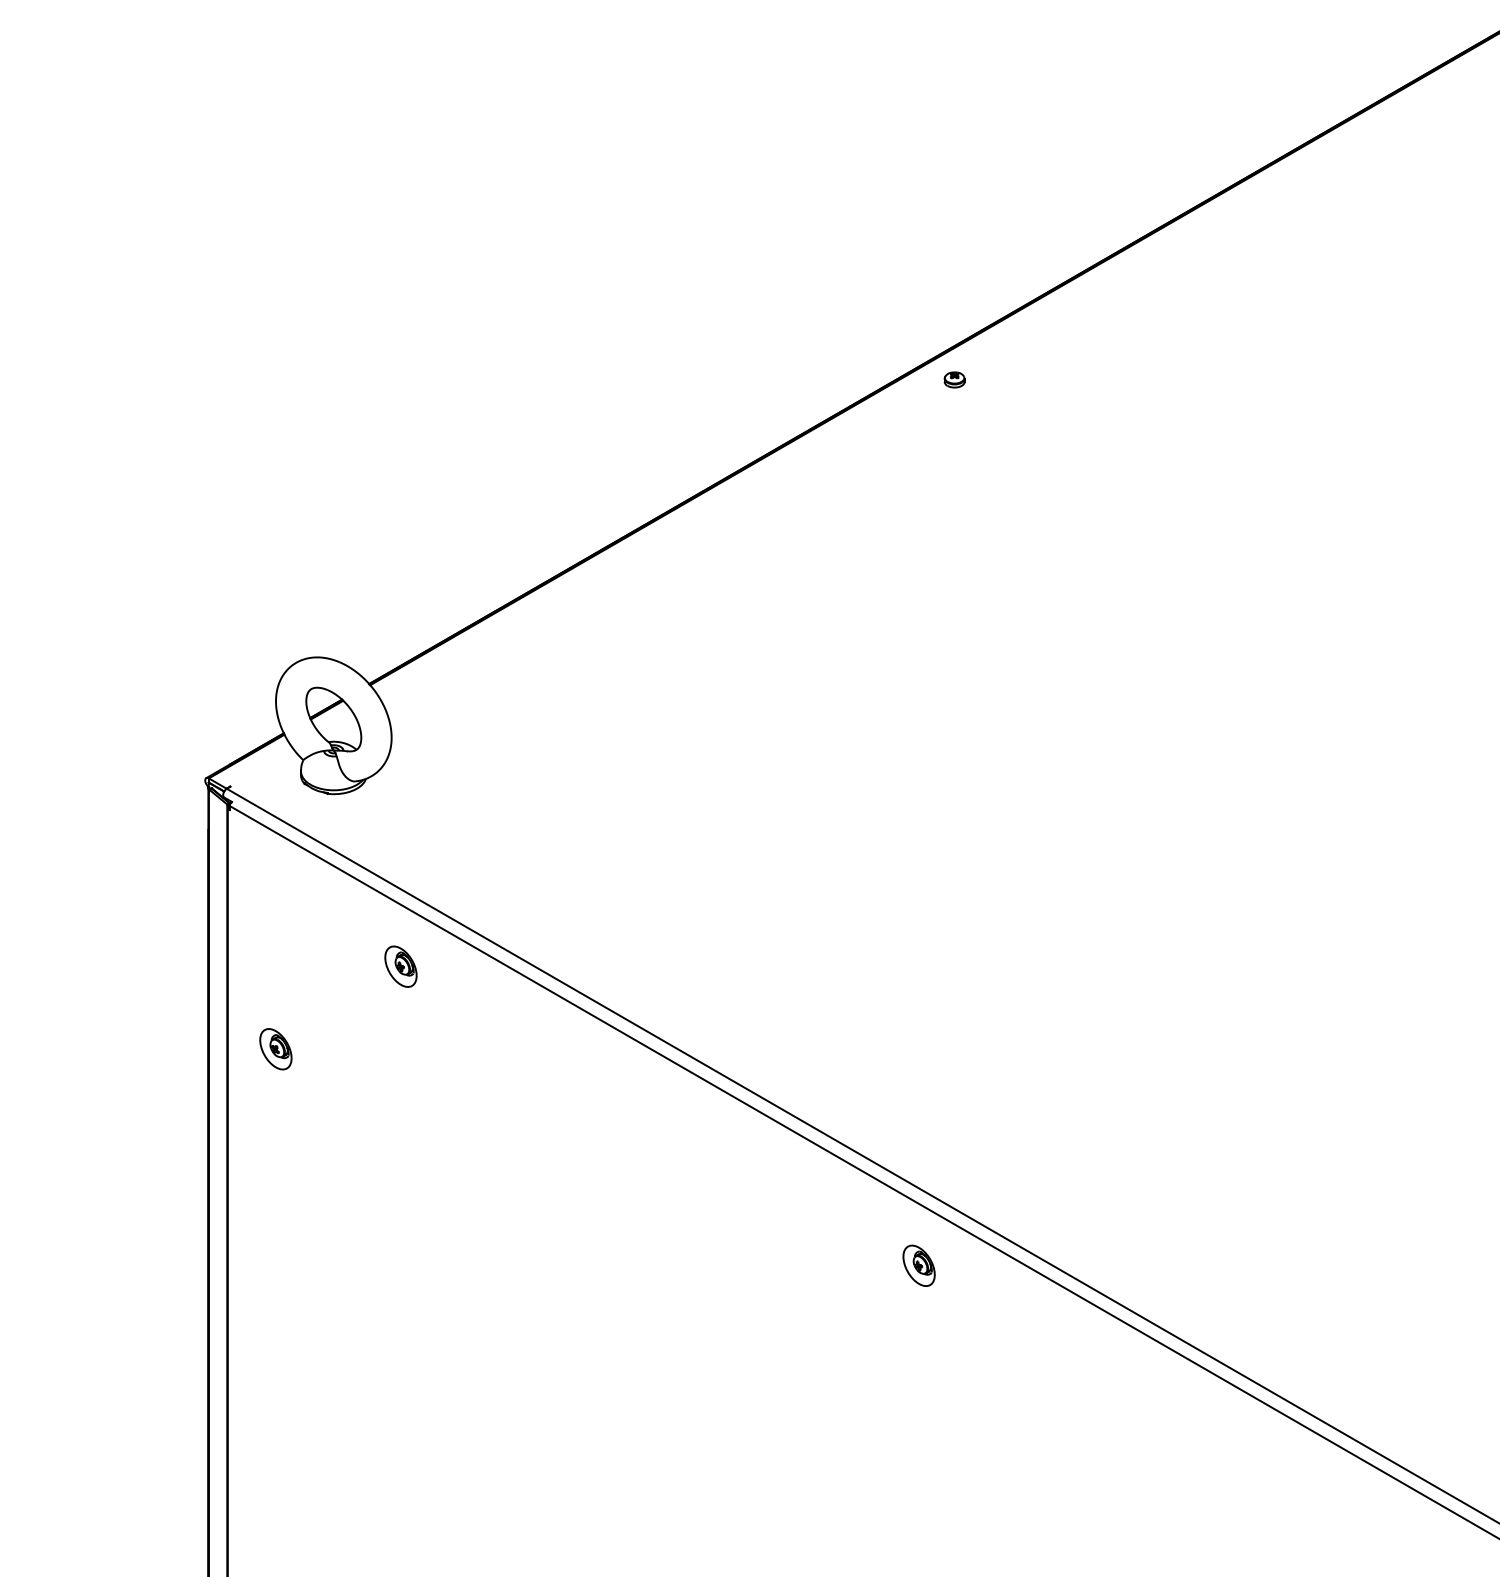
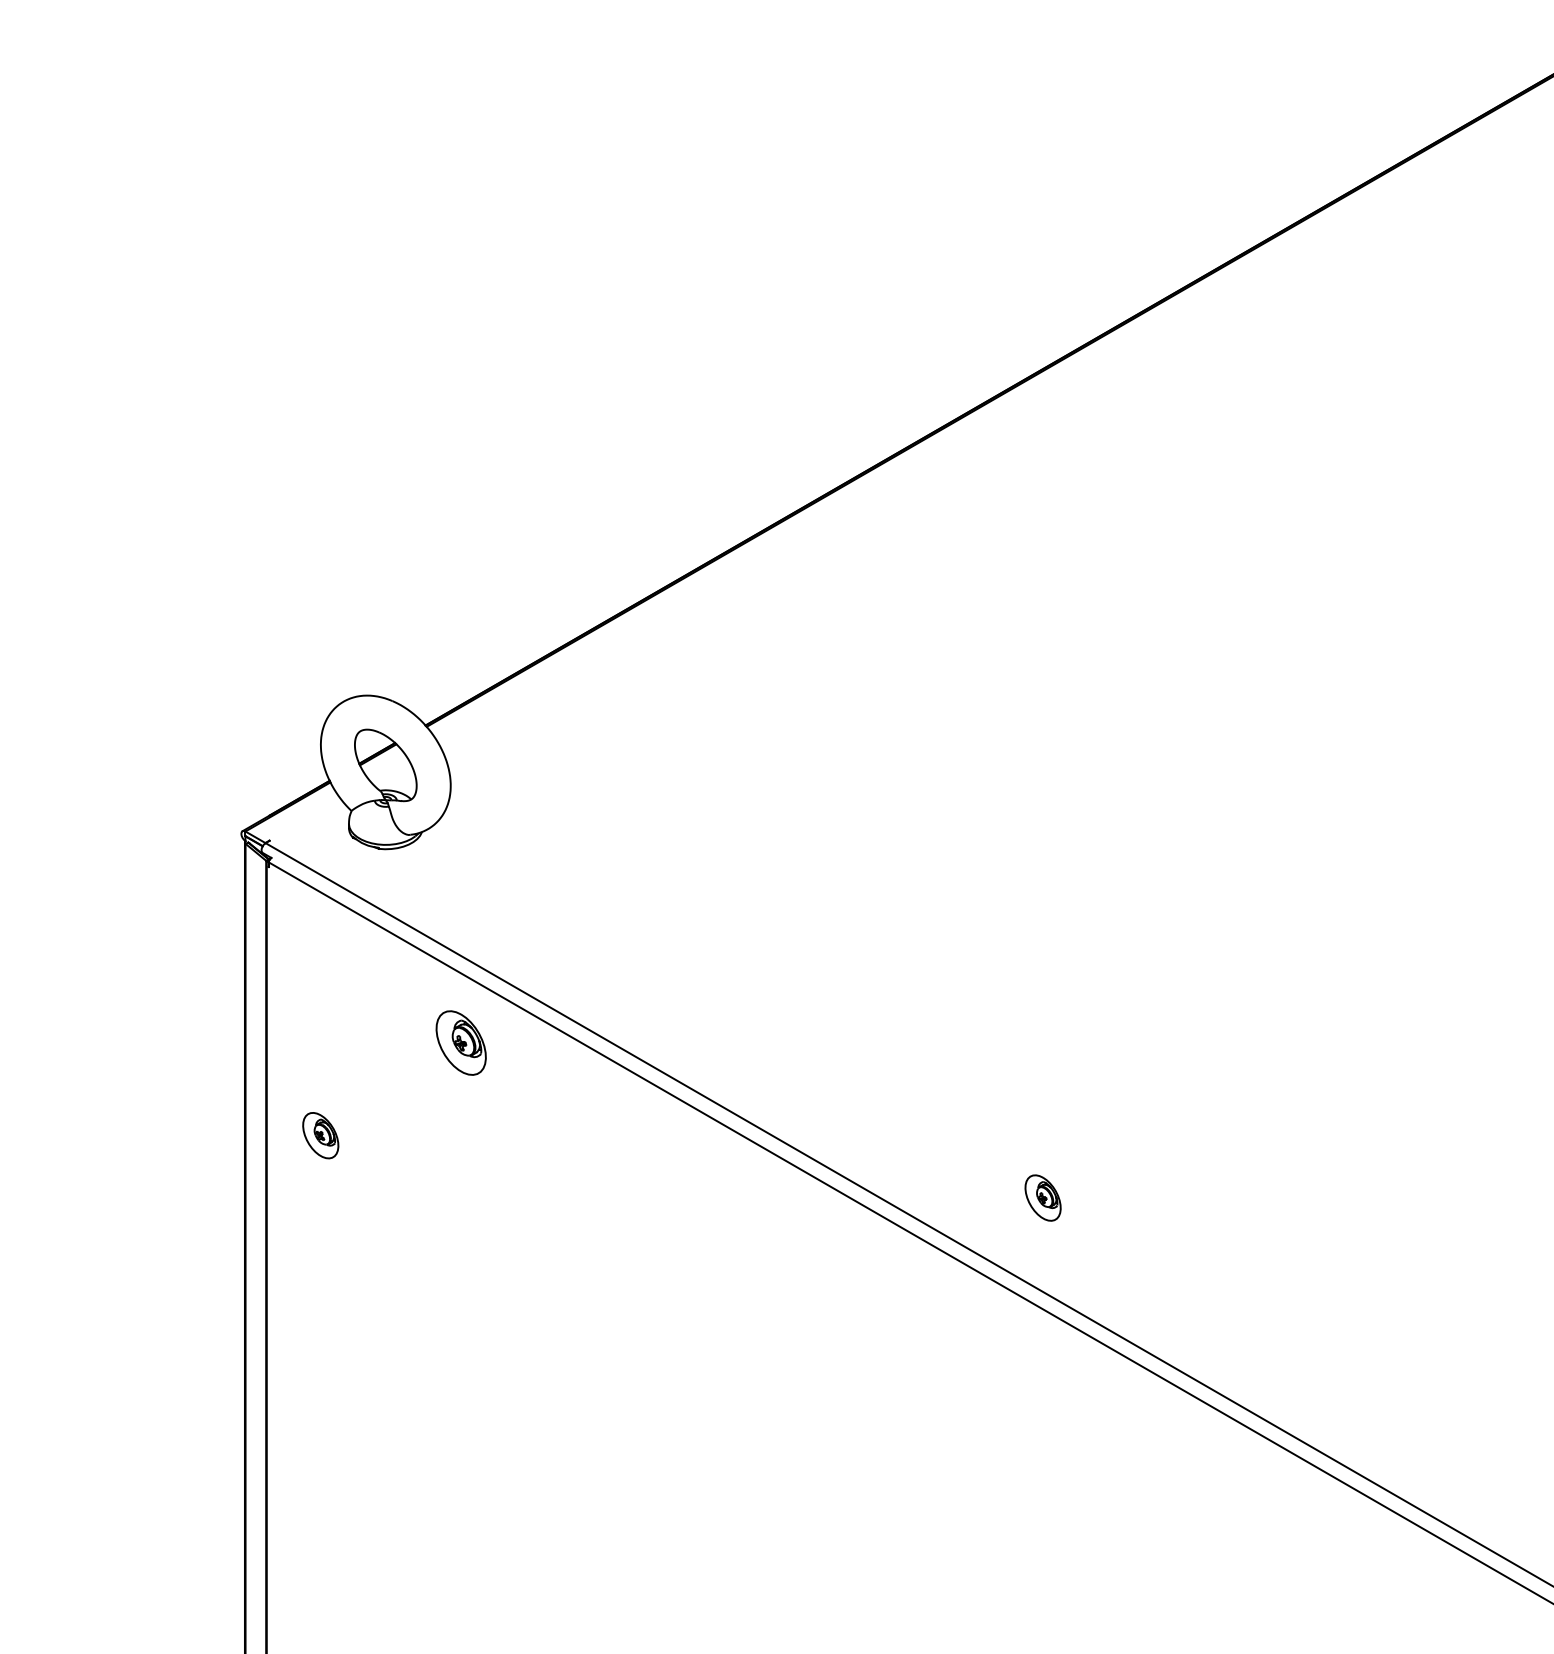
part: (954, 379) -> (1082, 383), removed
part: (400, 966) -> (460, 1042), size x1.4
part: (918, 1265) -> (1042, 1197), moved

